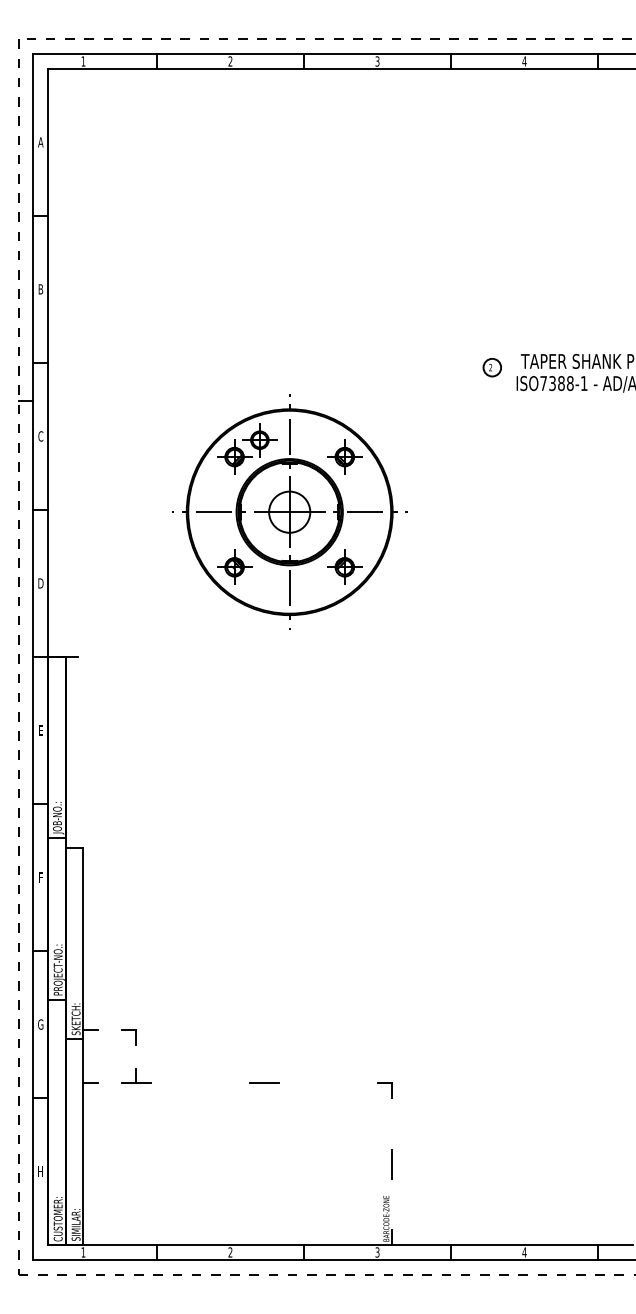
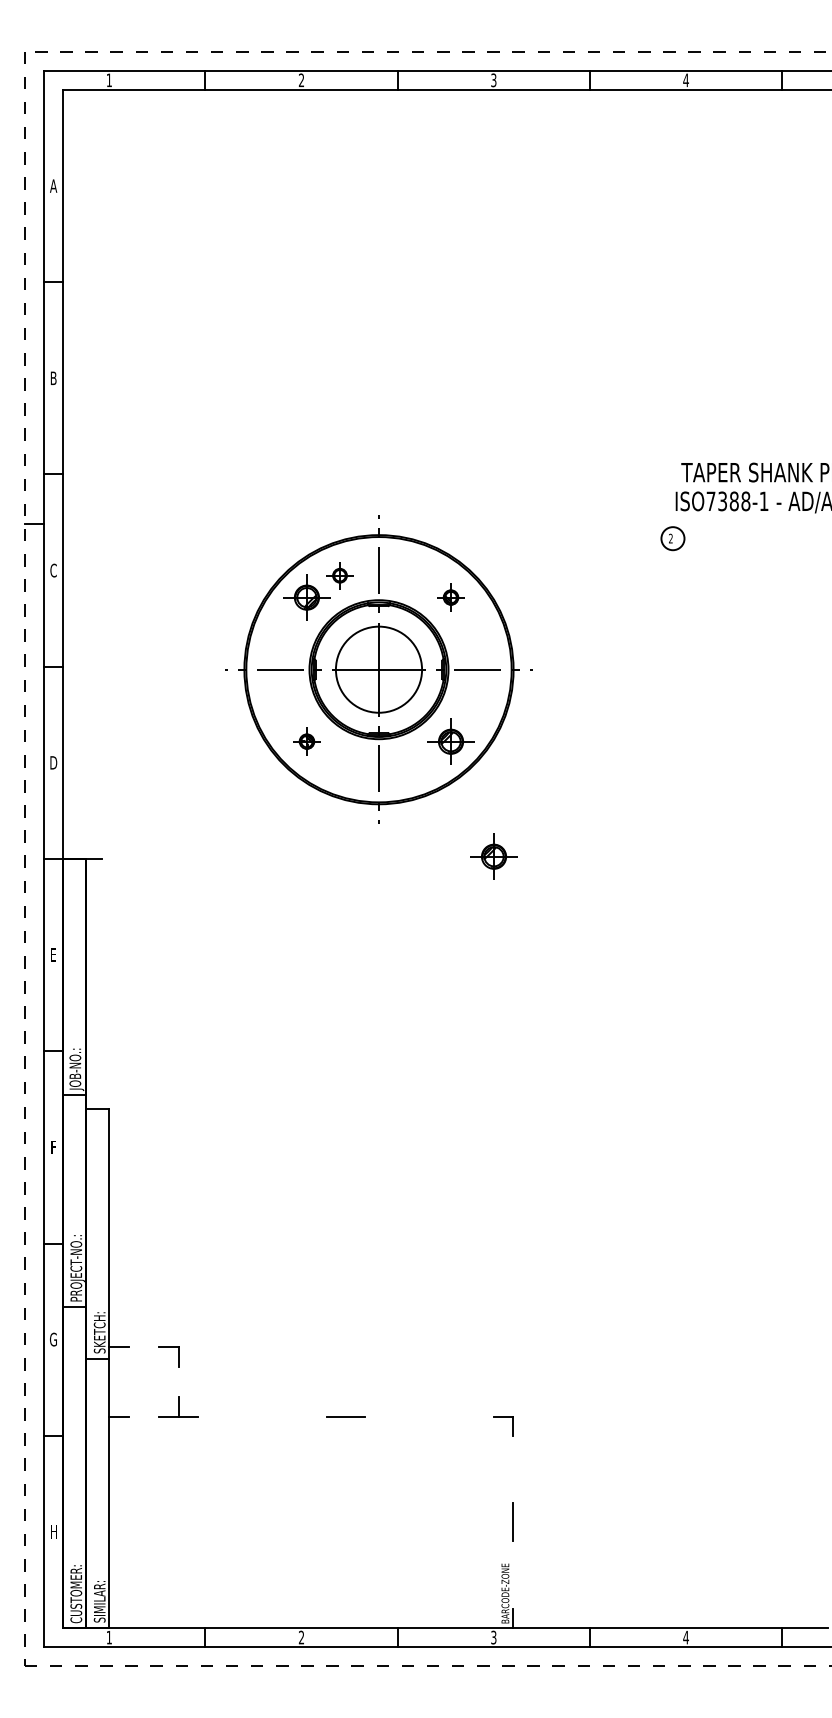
part: (491, 367) -> (672, 538), moved
part: (259, 440) -> (339, 575), size x0.6
part: (344, 457) -> (450, 597), size x0.6
circle: (289, 512) -> (378, 669), size x1.6
part: (234, 567) -> (306, 741), size x0.6
part: (377, 655) -> (493, 856), added

